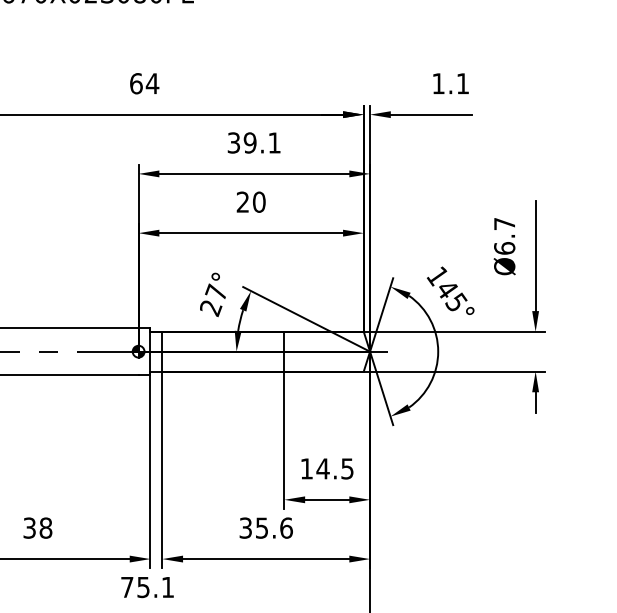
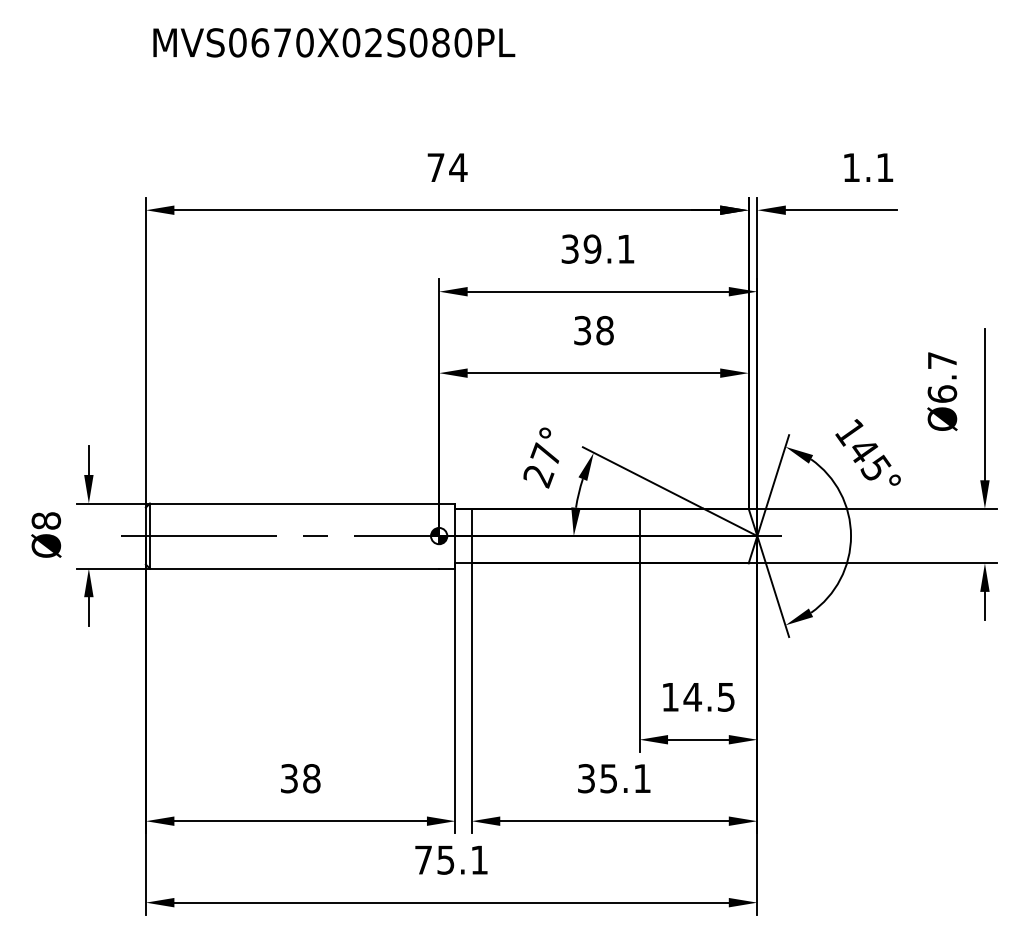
text: (135, 83) -> (435, 167), 64 -> 74
text: (250, 202) -> (593, 330), 20 -> 38
text: (286, 528) -> (642, 778), 35.6 -> 35.1

